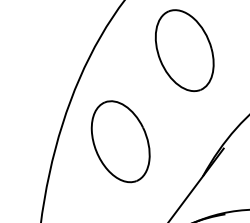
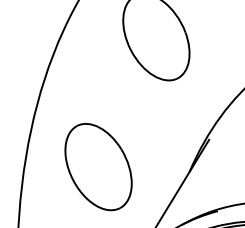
part: (120, 141) -> (98, 166), moved

